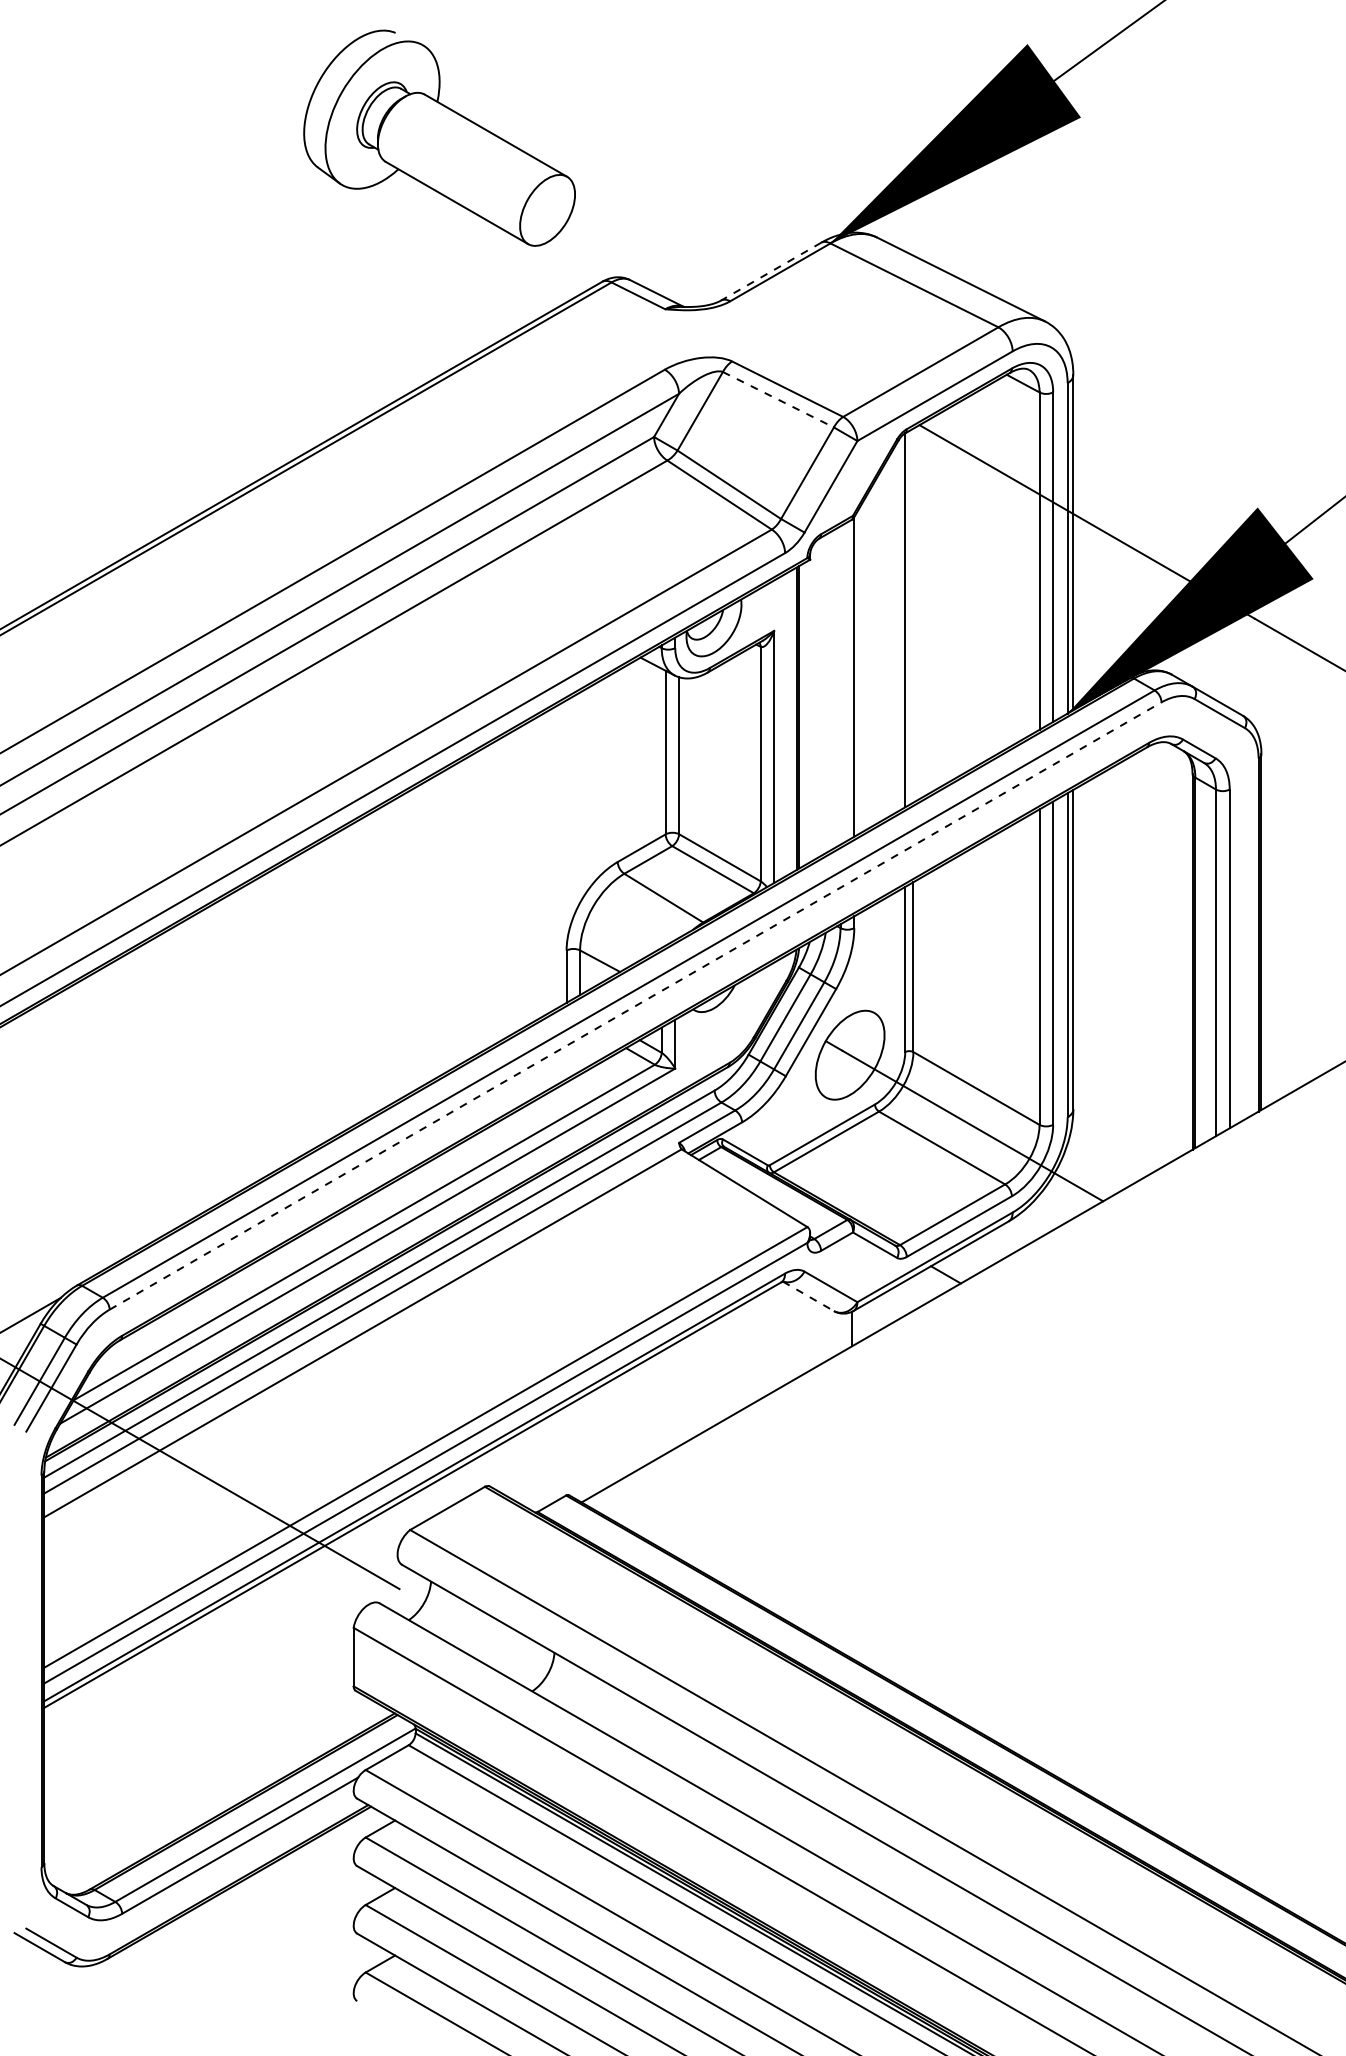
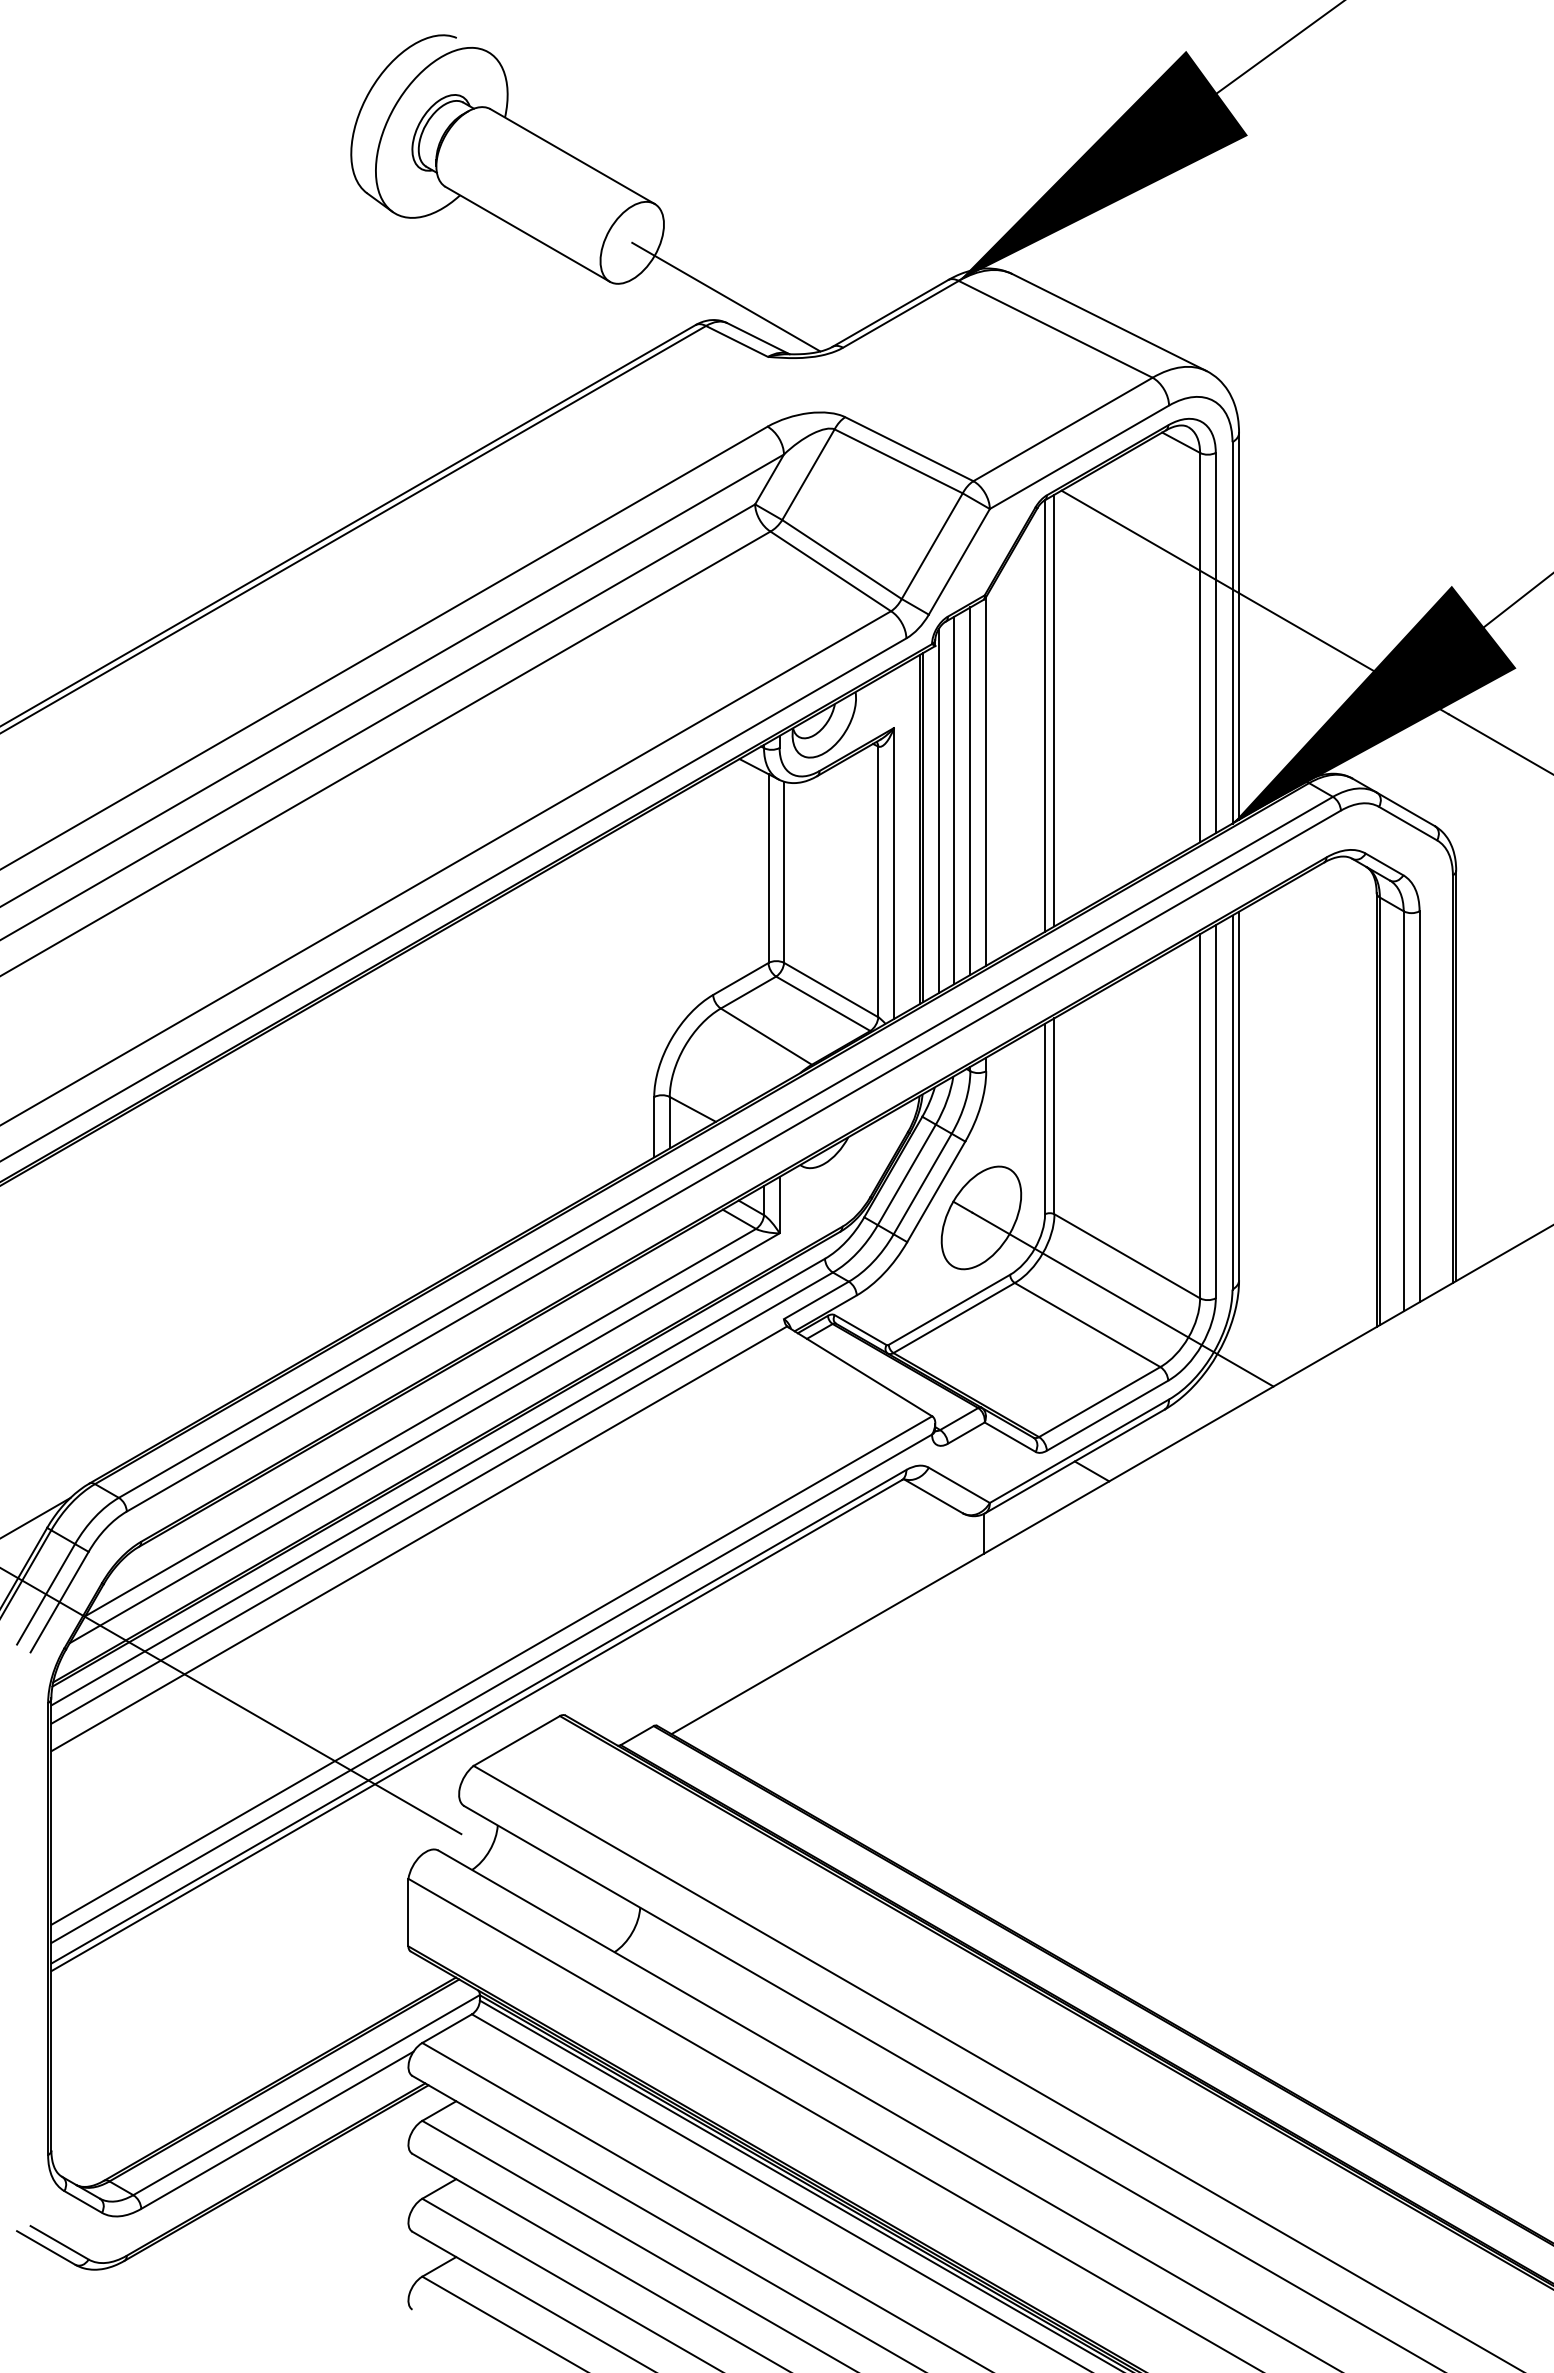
line: (629, 256) -> (726, 296), added
line: (771, 271) -> (890, 313), dashed -> solid
line: (778, 399) -> (898, 461), dashed -> solid
line: (913, 615) -> (1054, 710), added
line: (840, 684) -> (970, 790), added
line: (826, 693) -> (954, 800), added
line: (812, 703) -> (938, 811), added
line: (635, 1006) -> (733, 1161), dashed -> solid
line: (808, 1296) -> (933, 1496), dashed -> solid

